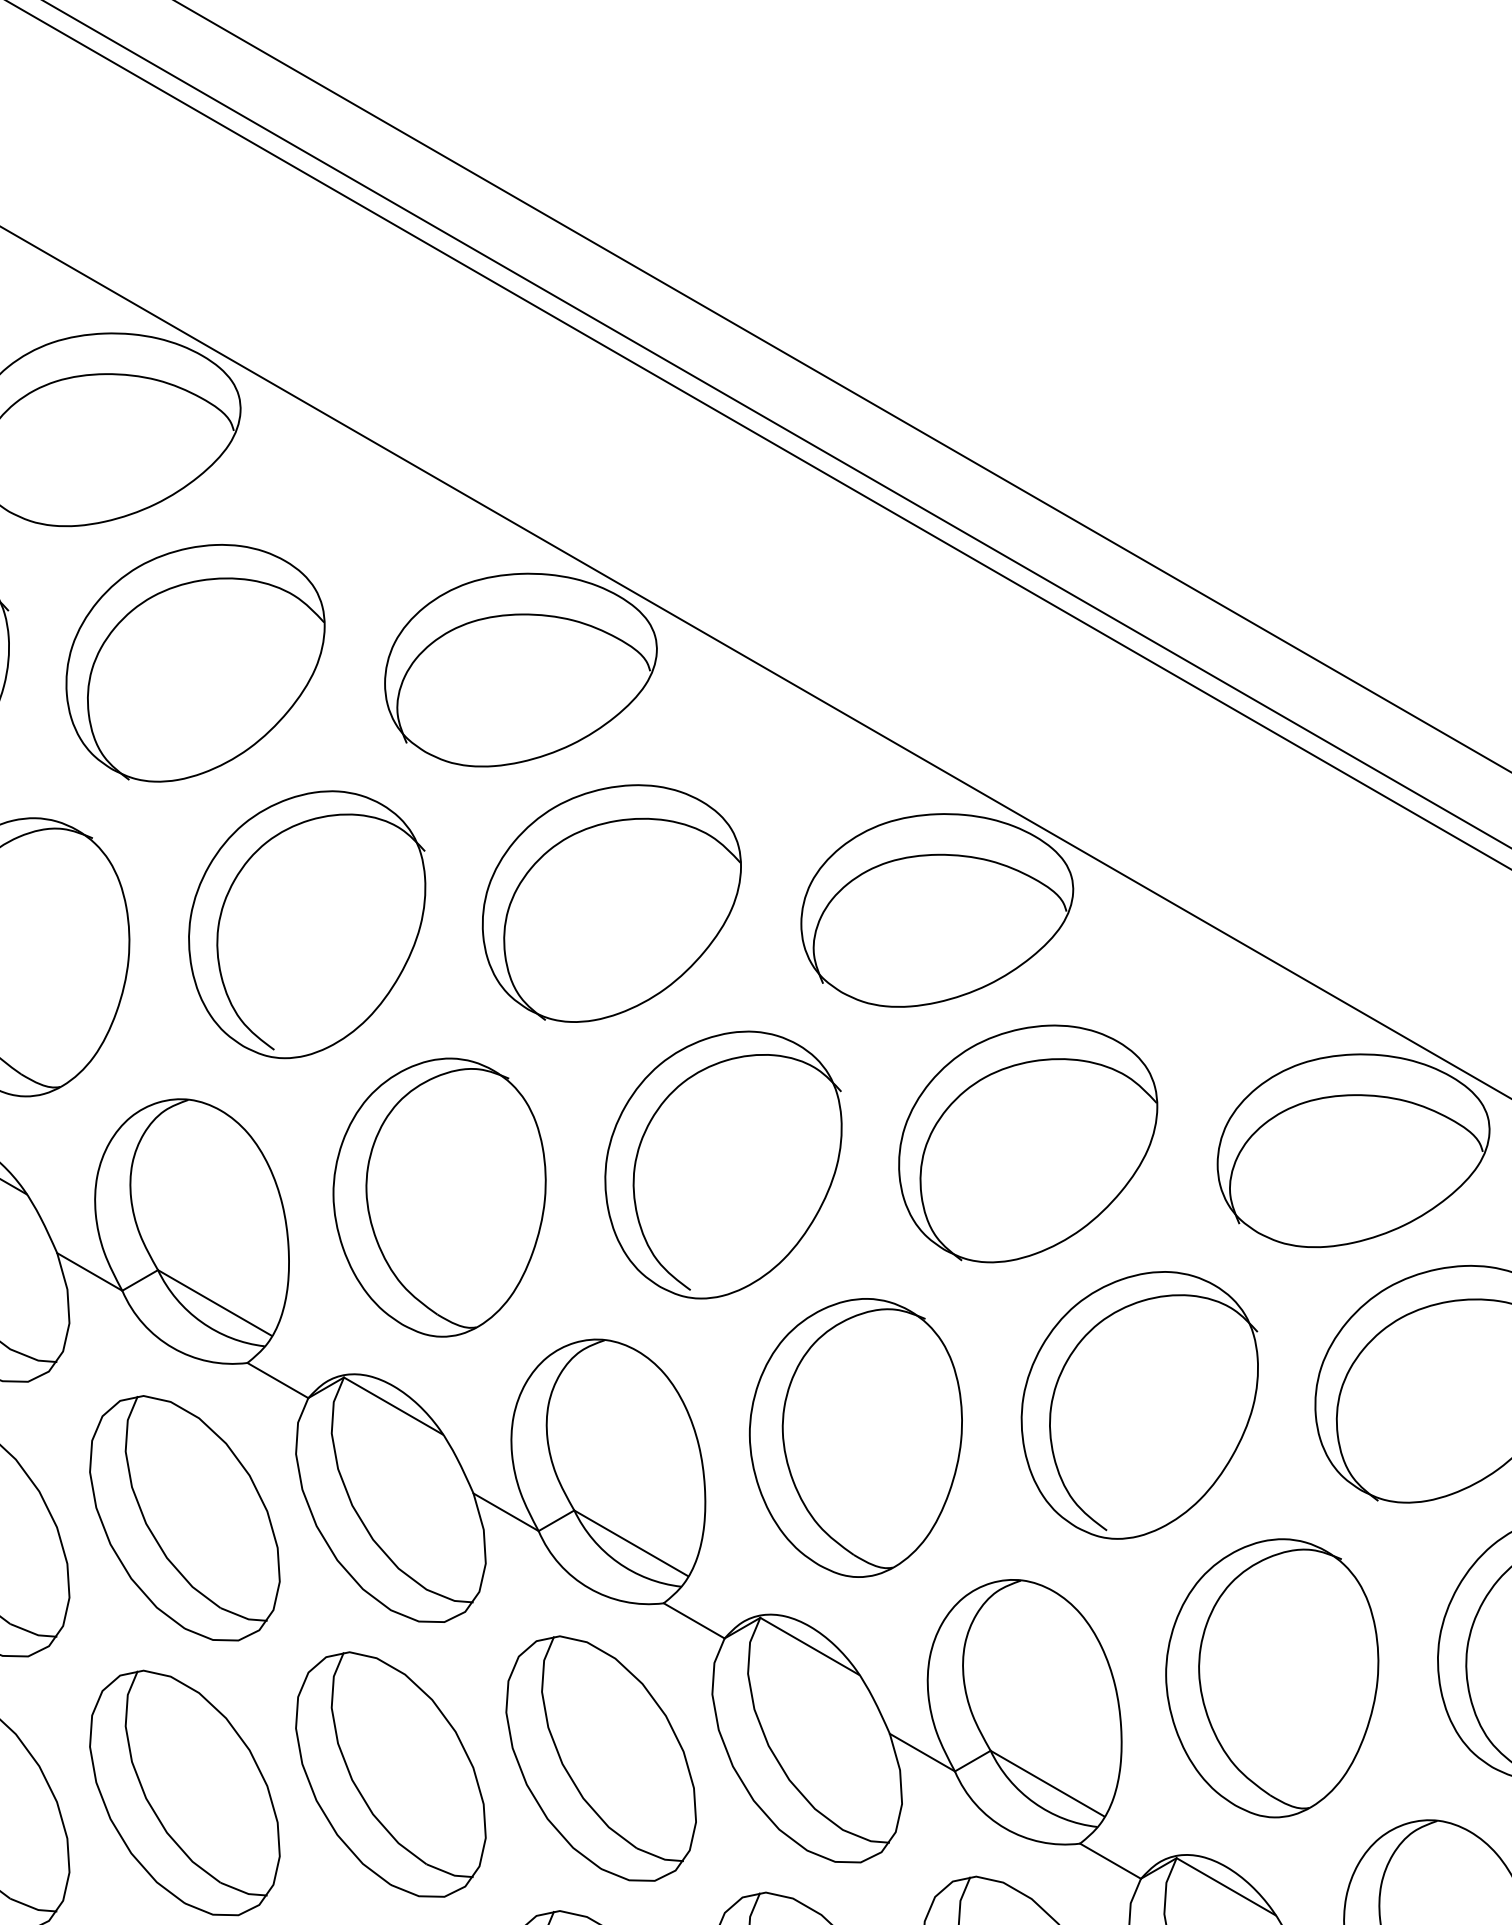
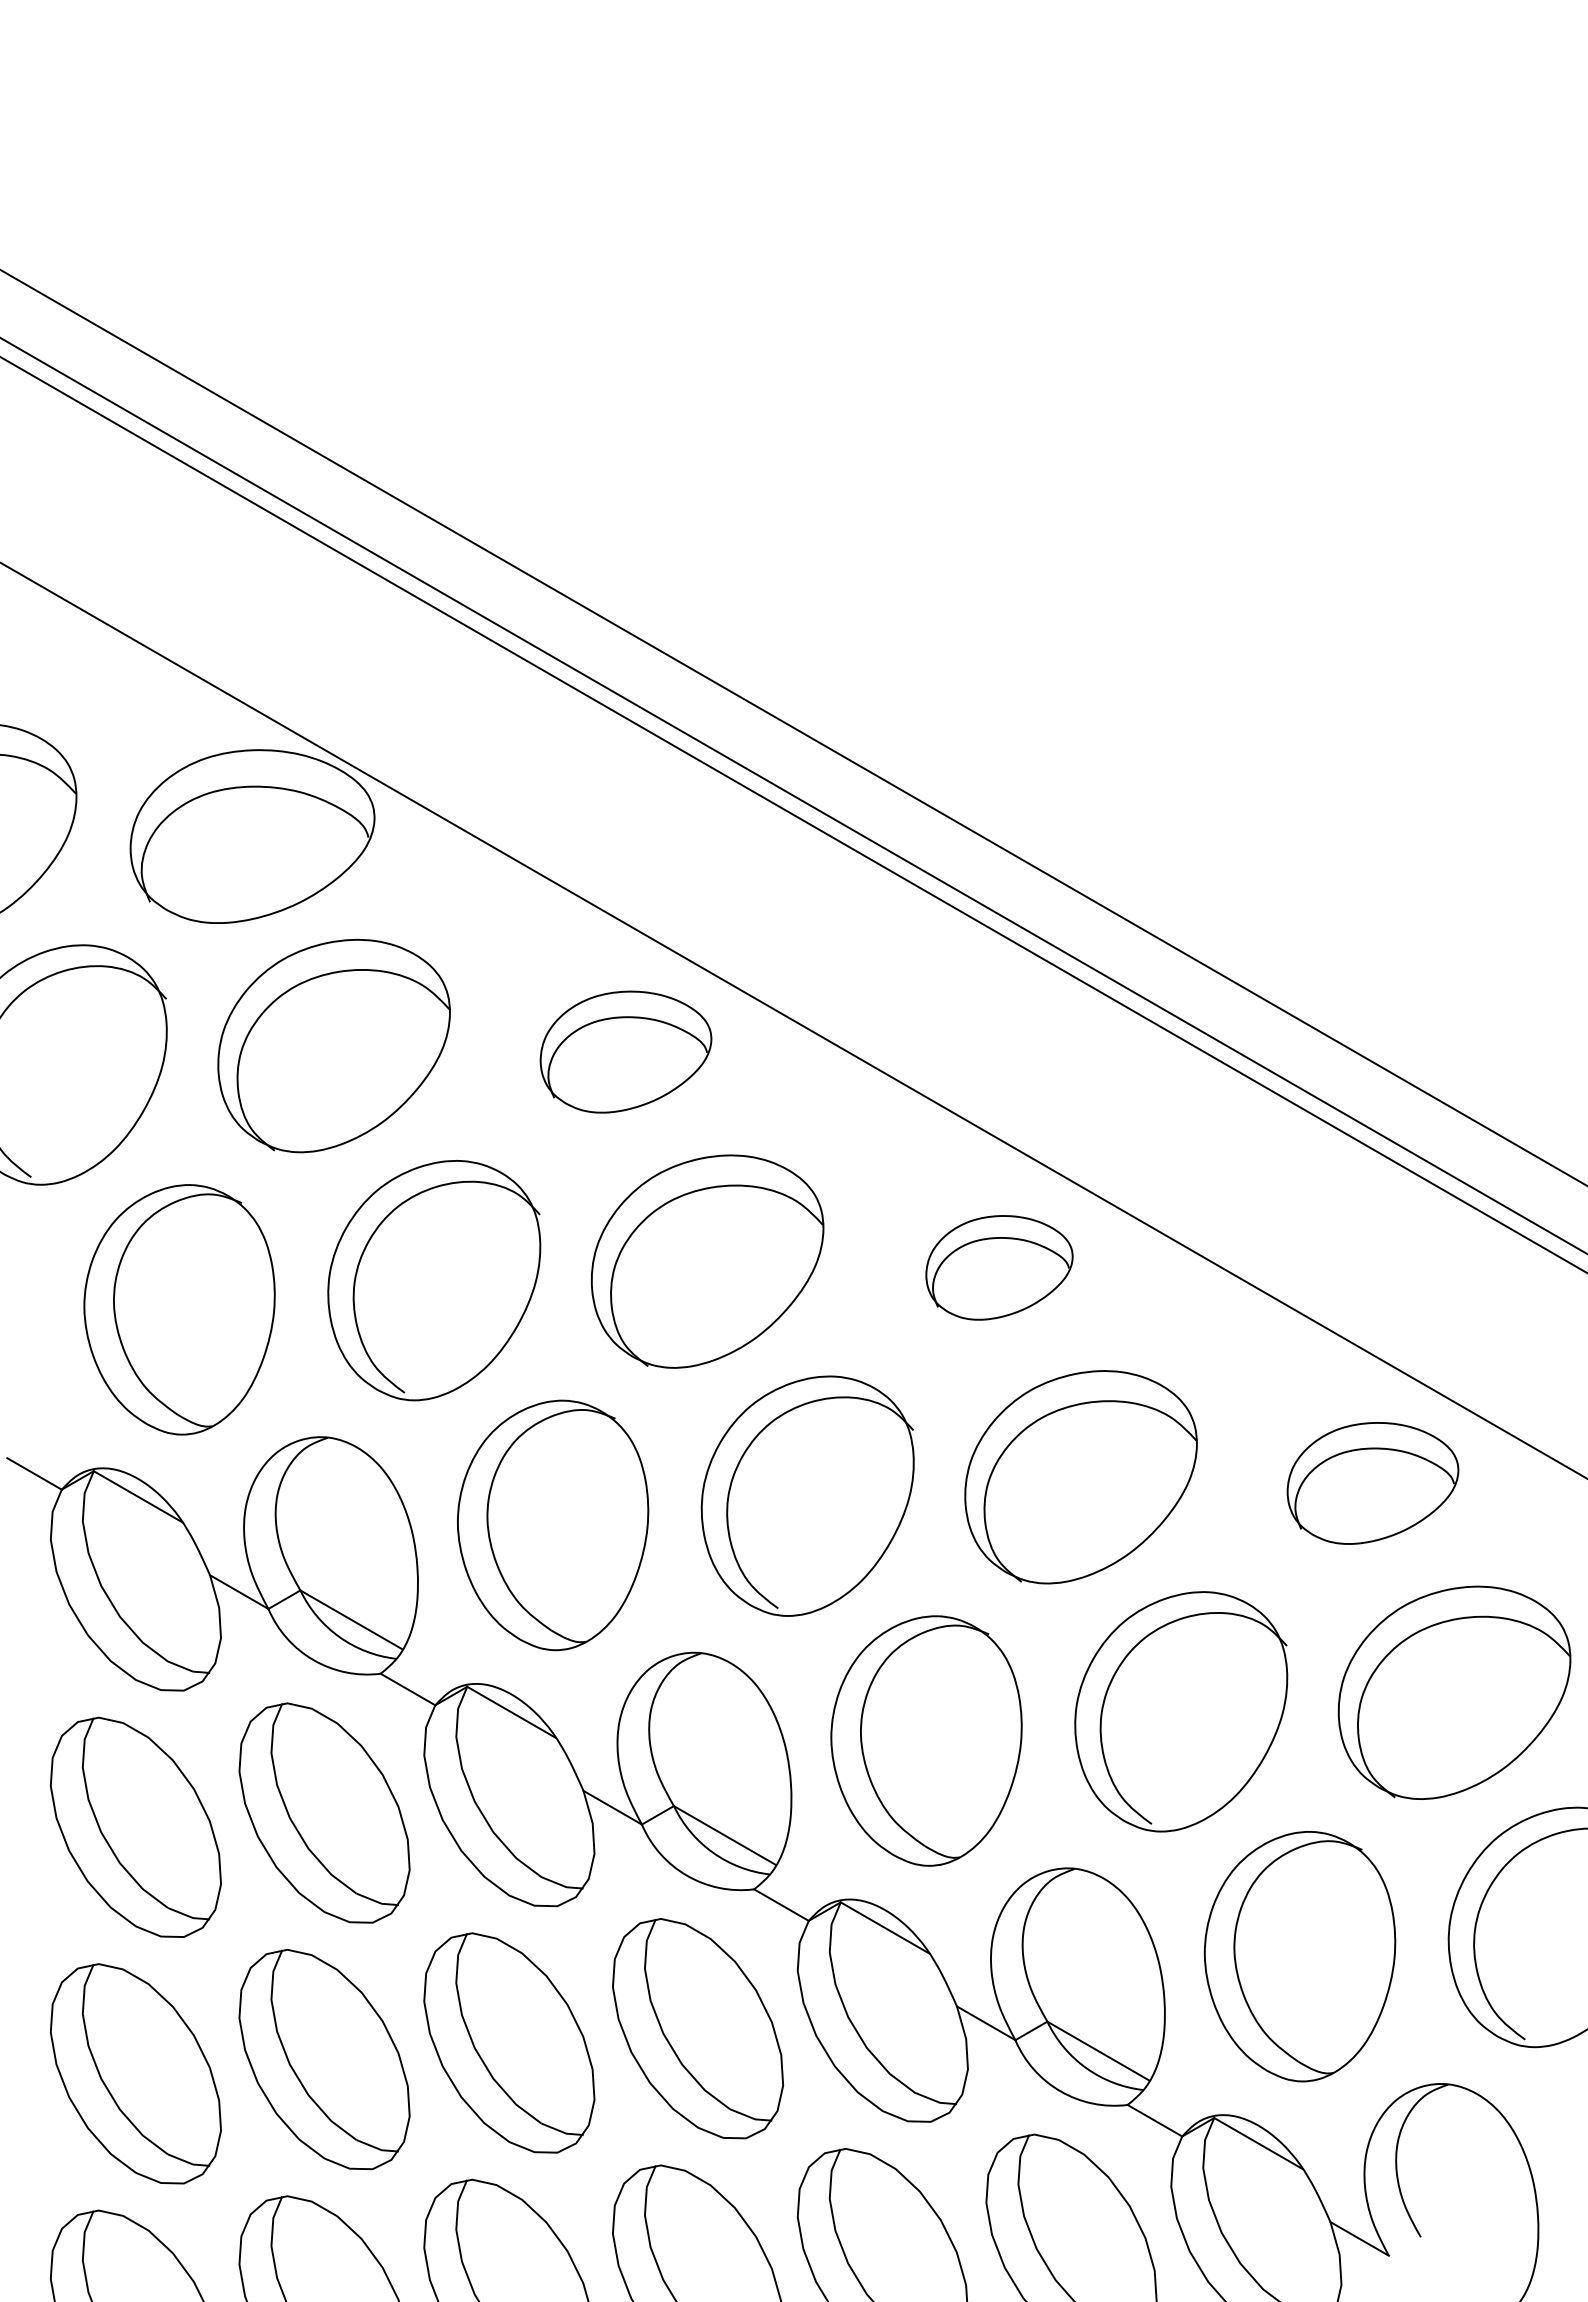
part: (520, 669) -> (625, 1051), size x0.7
part: (937, 910) -> (999, 1267), size x0.6
part: (1353, 1150) -> (1372, 1483), size x0.7

